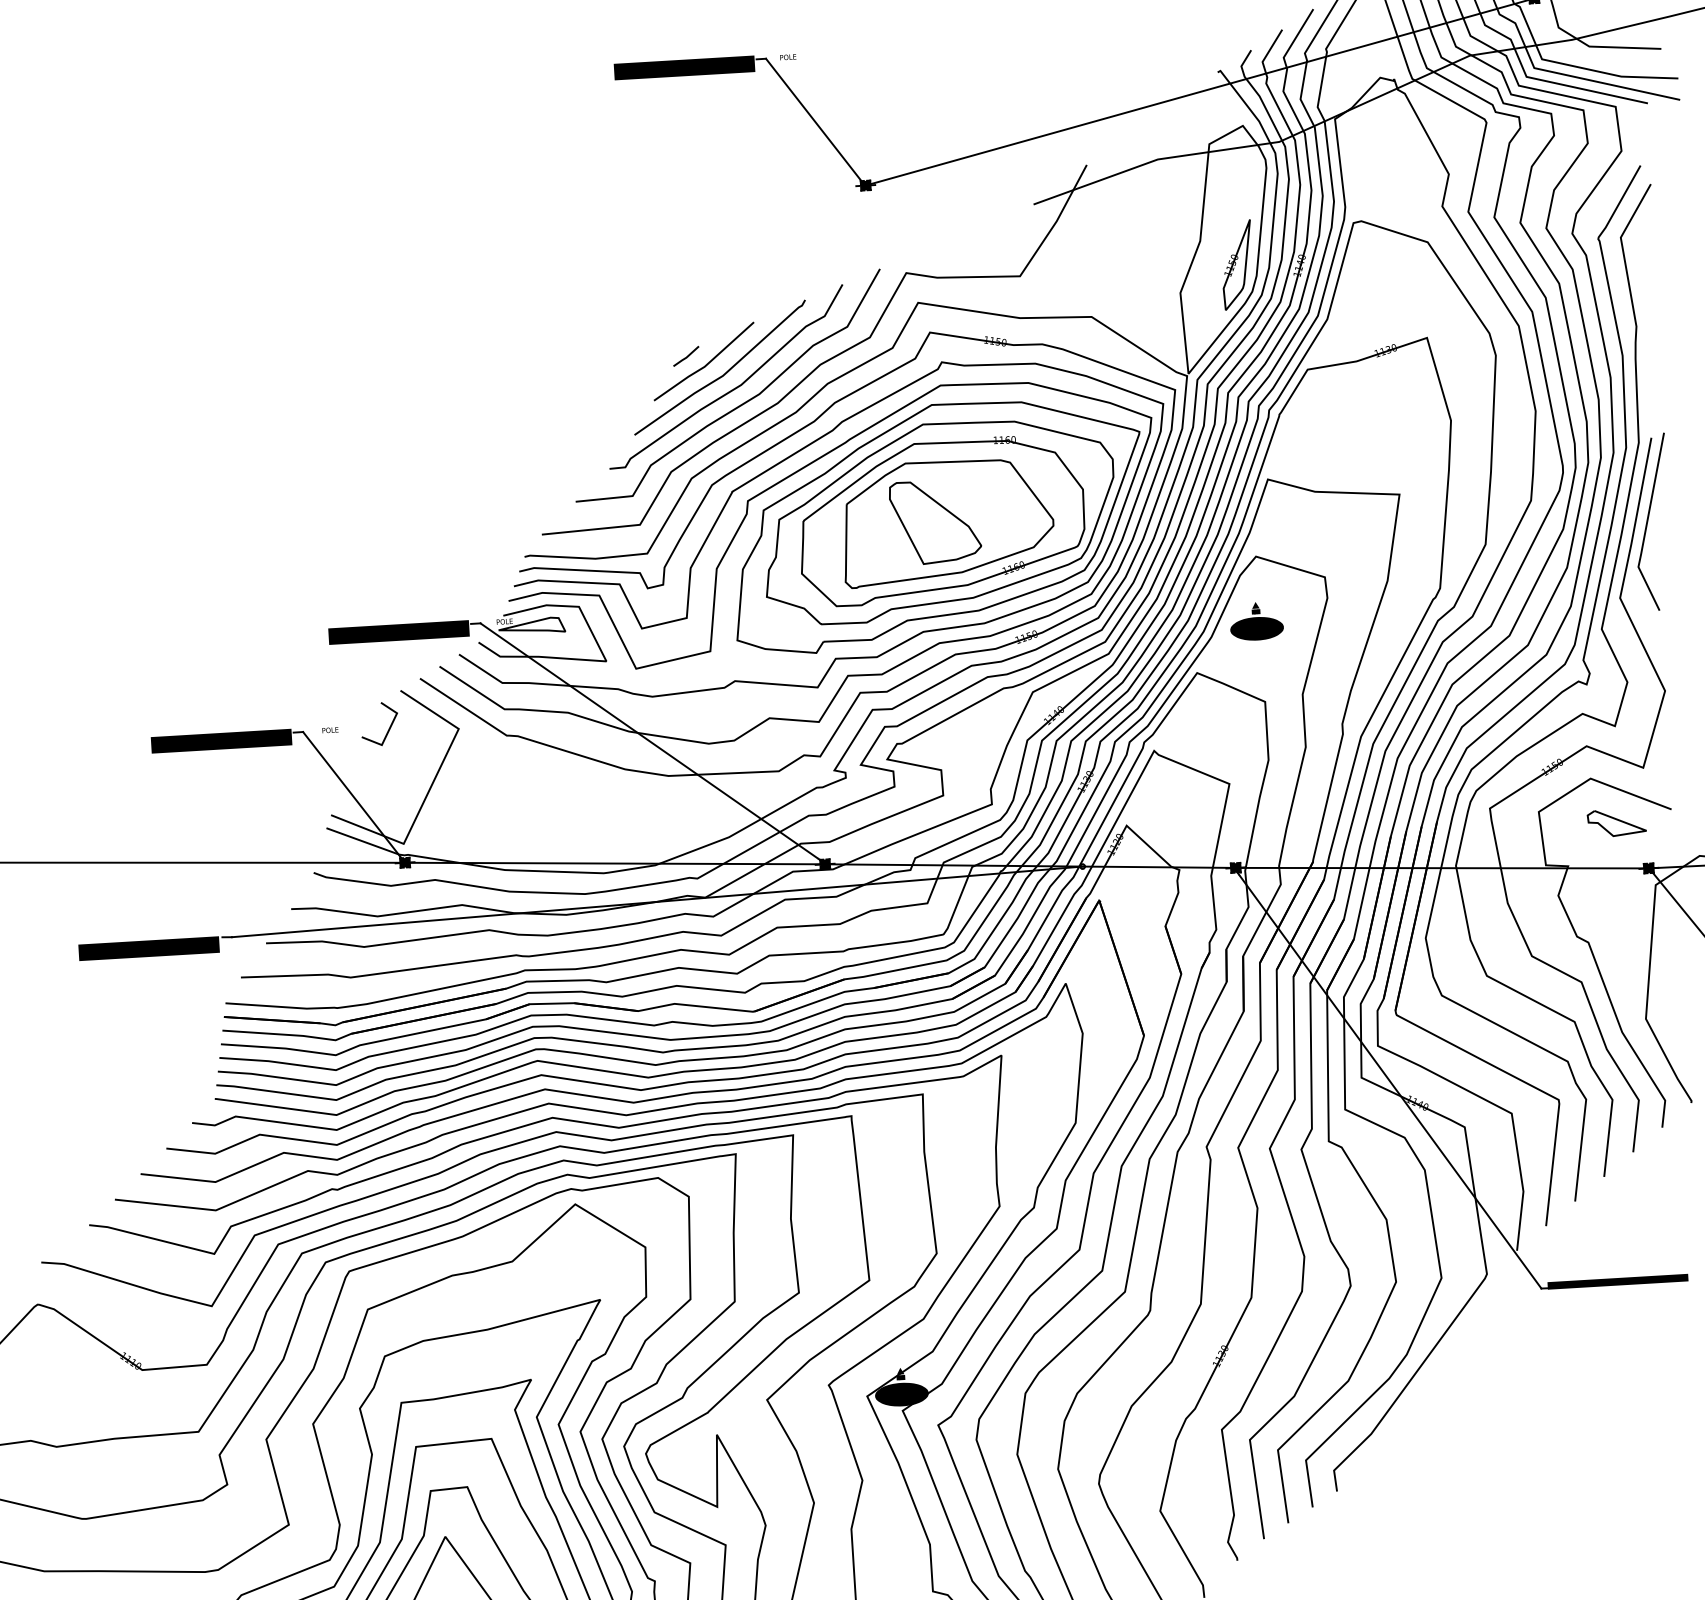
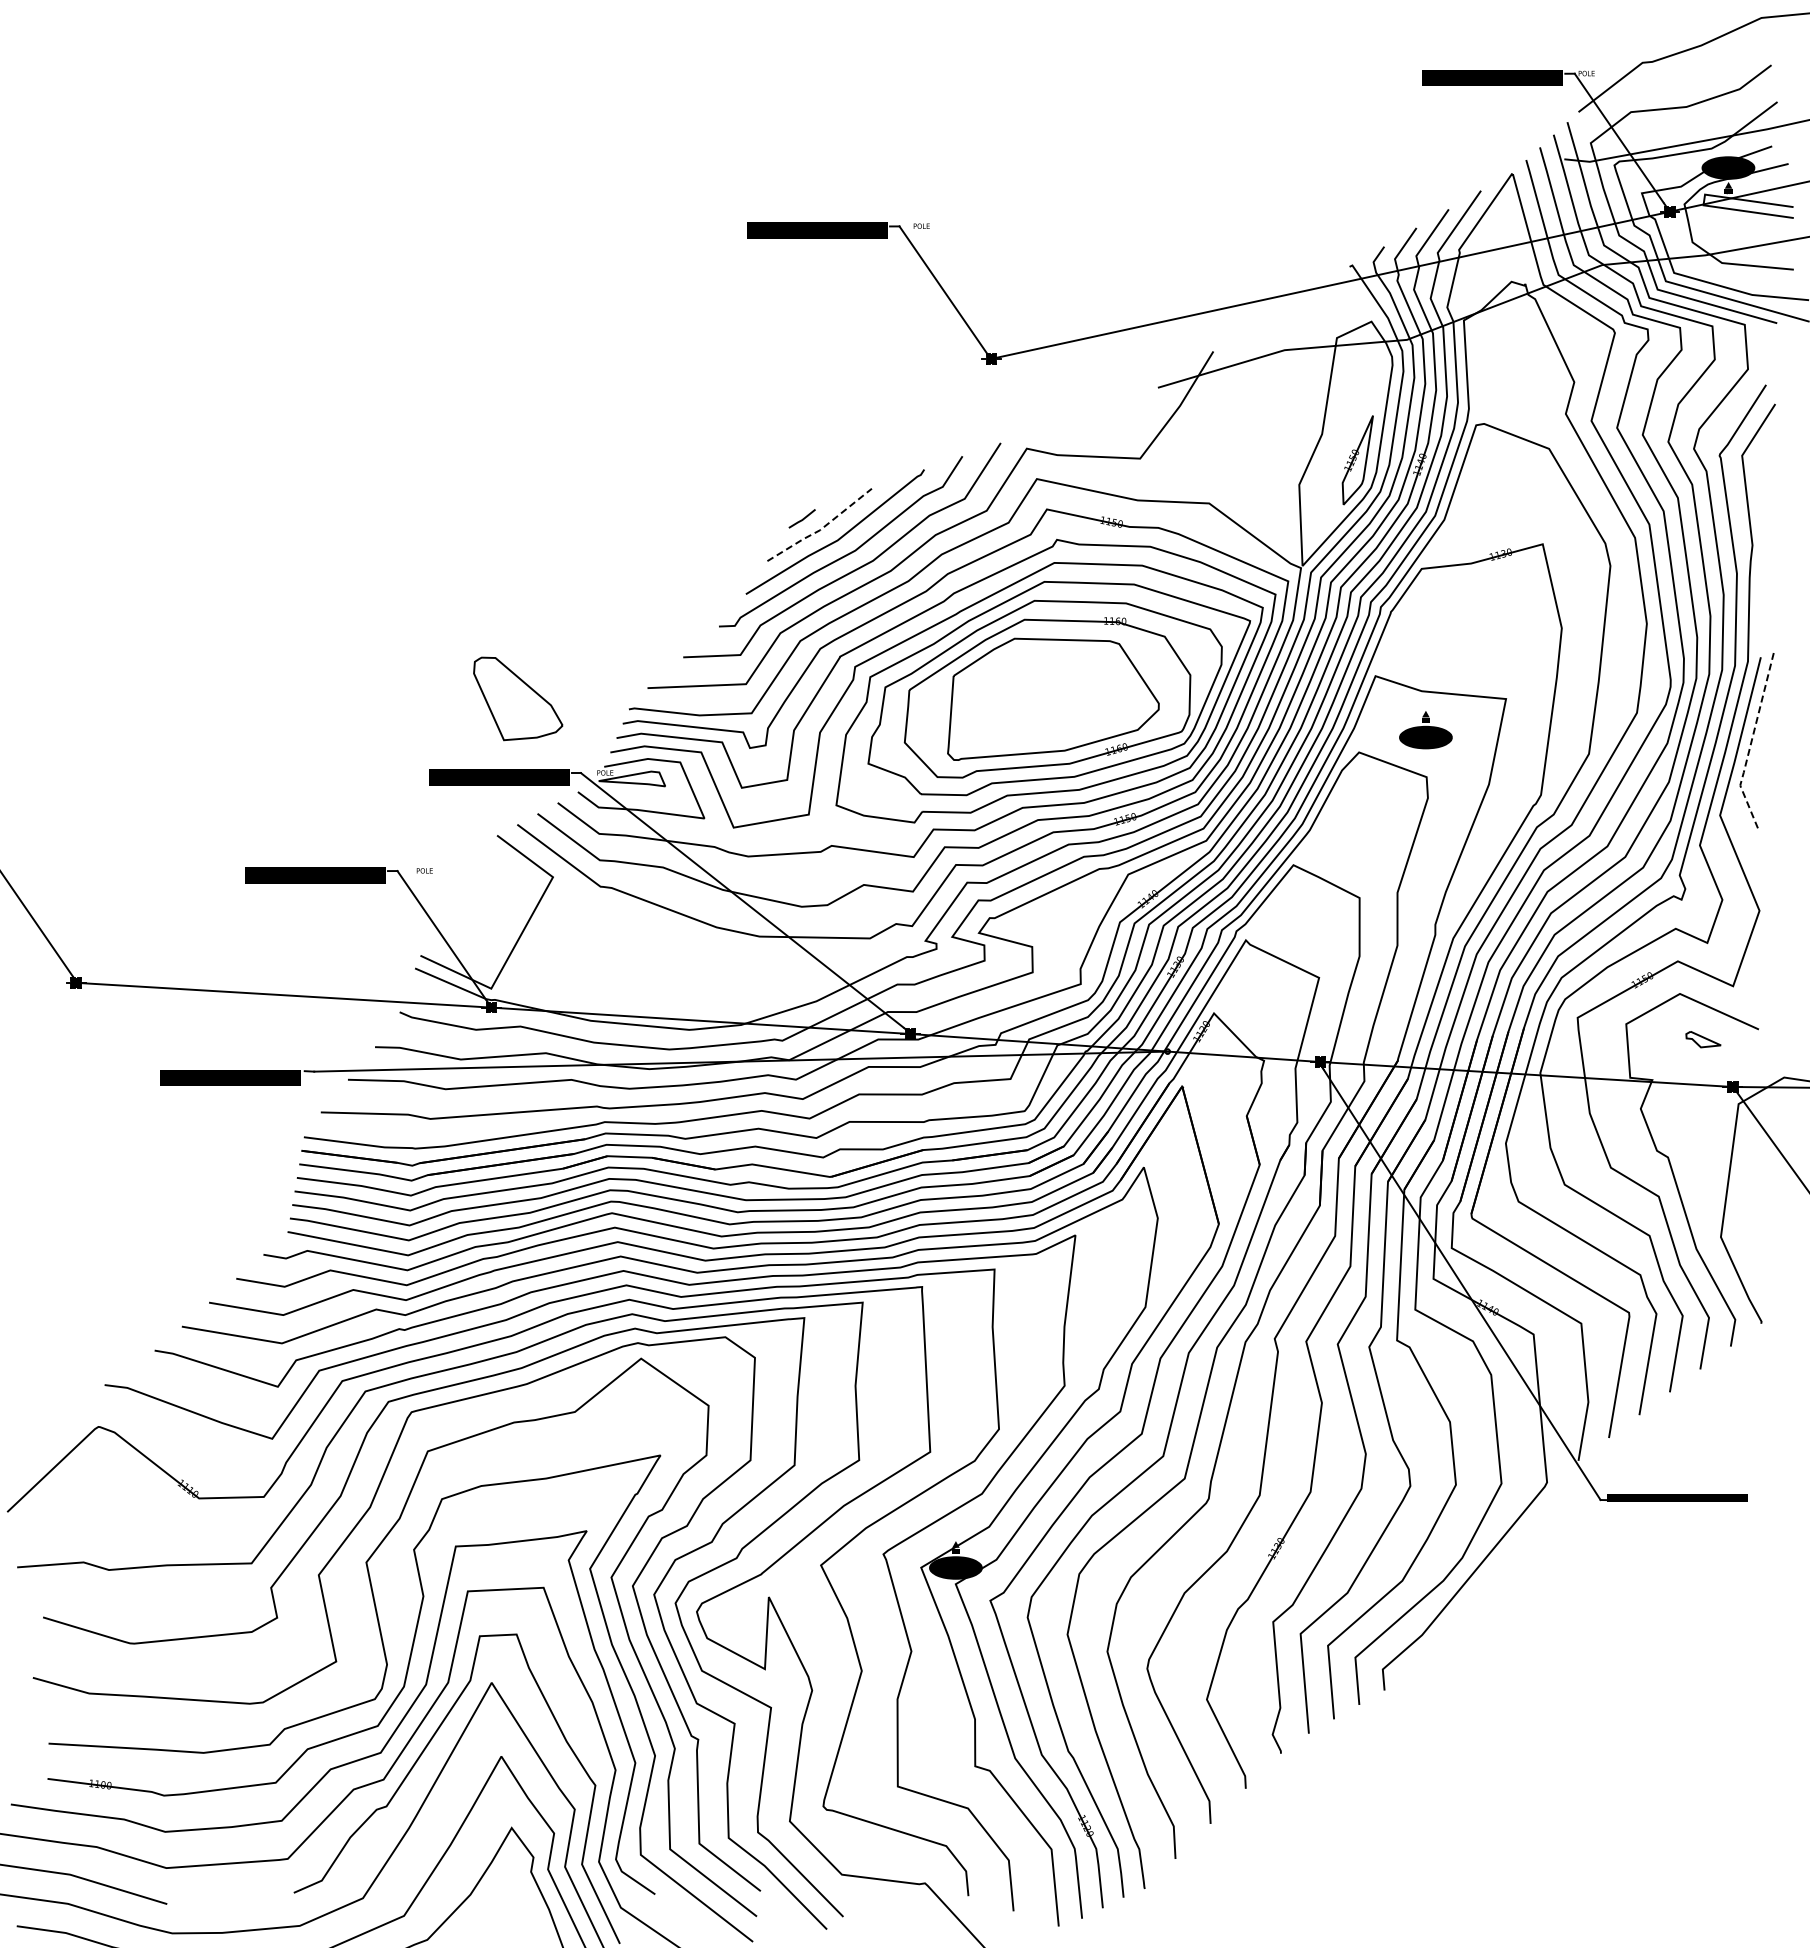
line: (706, 365) -> (821, 529), solid -> dashed
part: (935, 521) -> (518, 698), moved
line: (1646, 525) -> (1750, 744), solid -> dashed
part: (1256, 621) -> (1425, 730), moved
line: (389, 727) -> (483, 871), removed
part: (1616, 822) -> (1703, 1039), size x0.6

